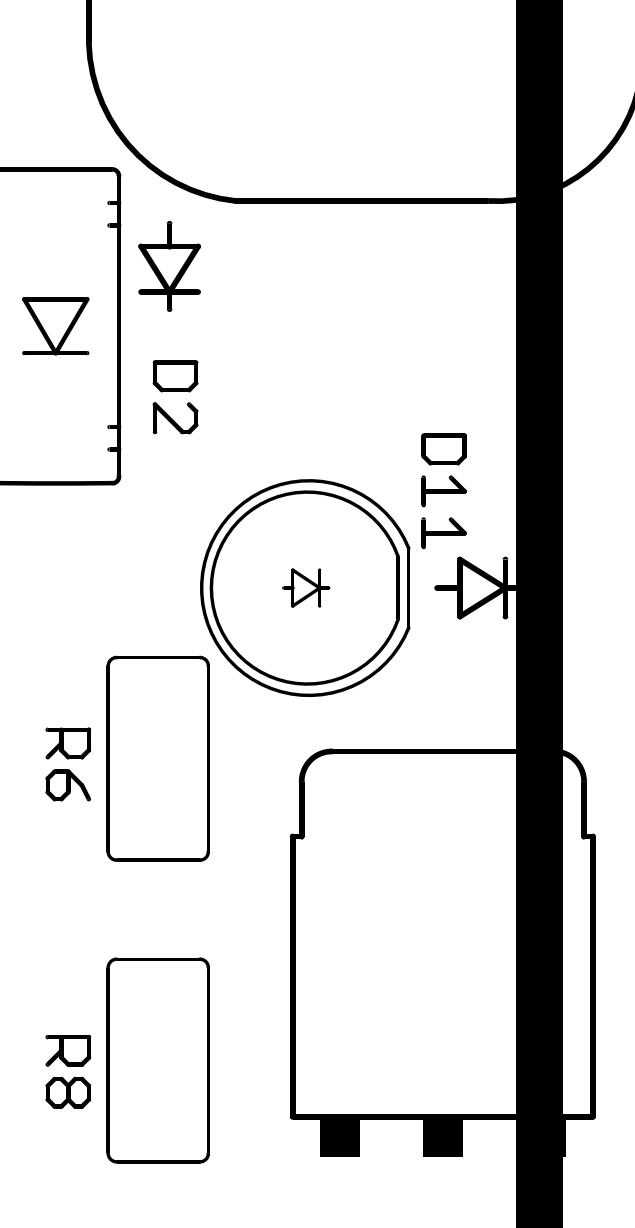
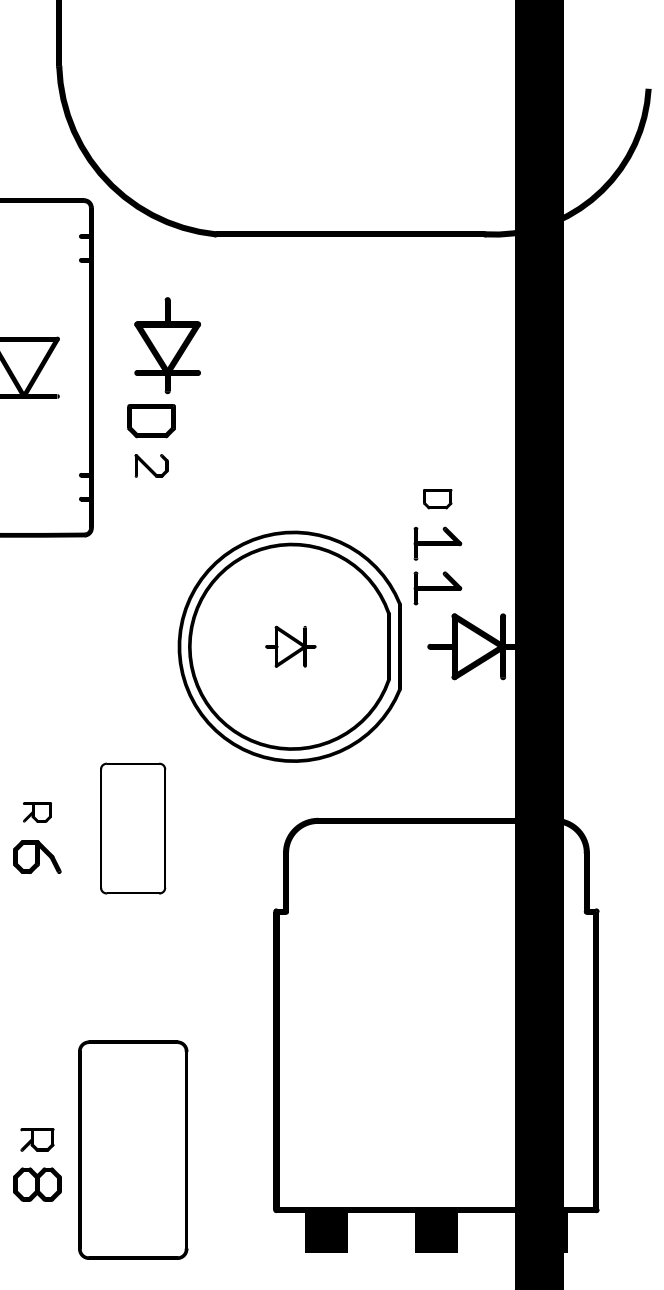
part: (169, 266) -> (167, 345), moved
part: (175, 418) -> (151, 466), size x0.7
part: (443, 449) -> (437, 499), size x0.6
part: (68, 743) -> (37, 812), size x0.6
part: (157, 758) -> (132, 828), size x0.6
part: (68, 1050) -> (37, 1139), size x0.7

